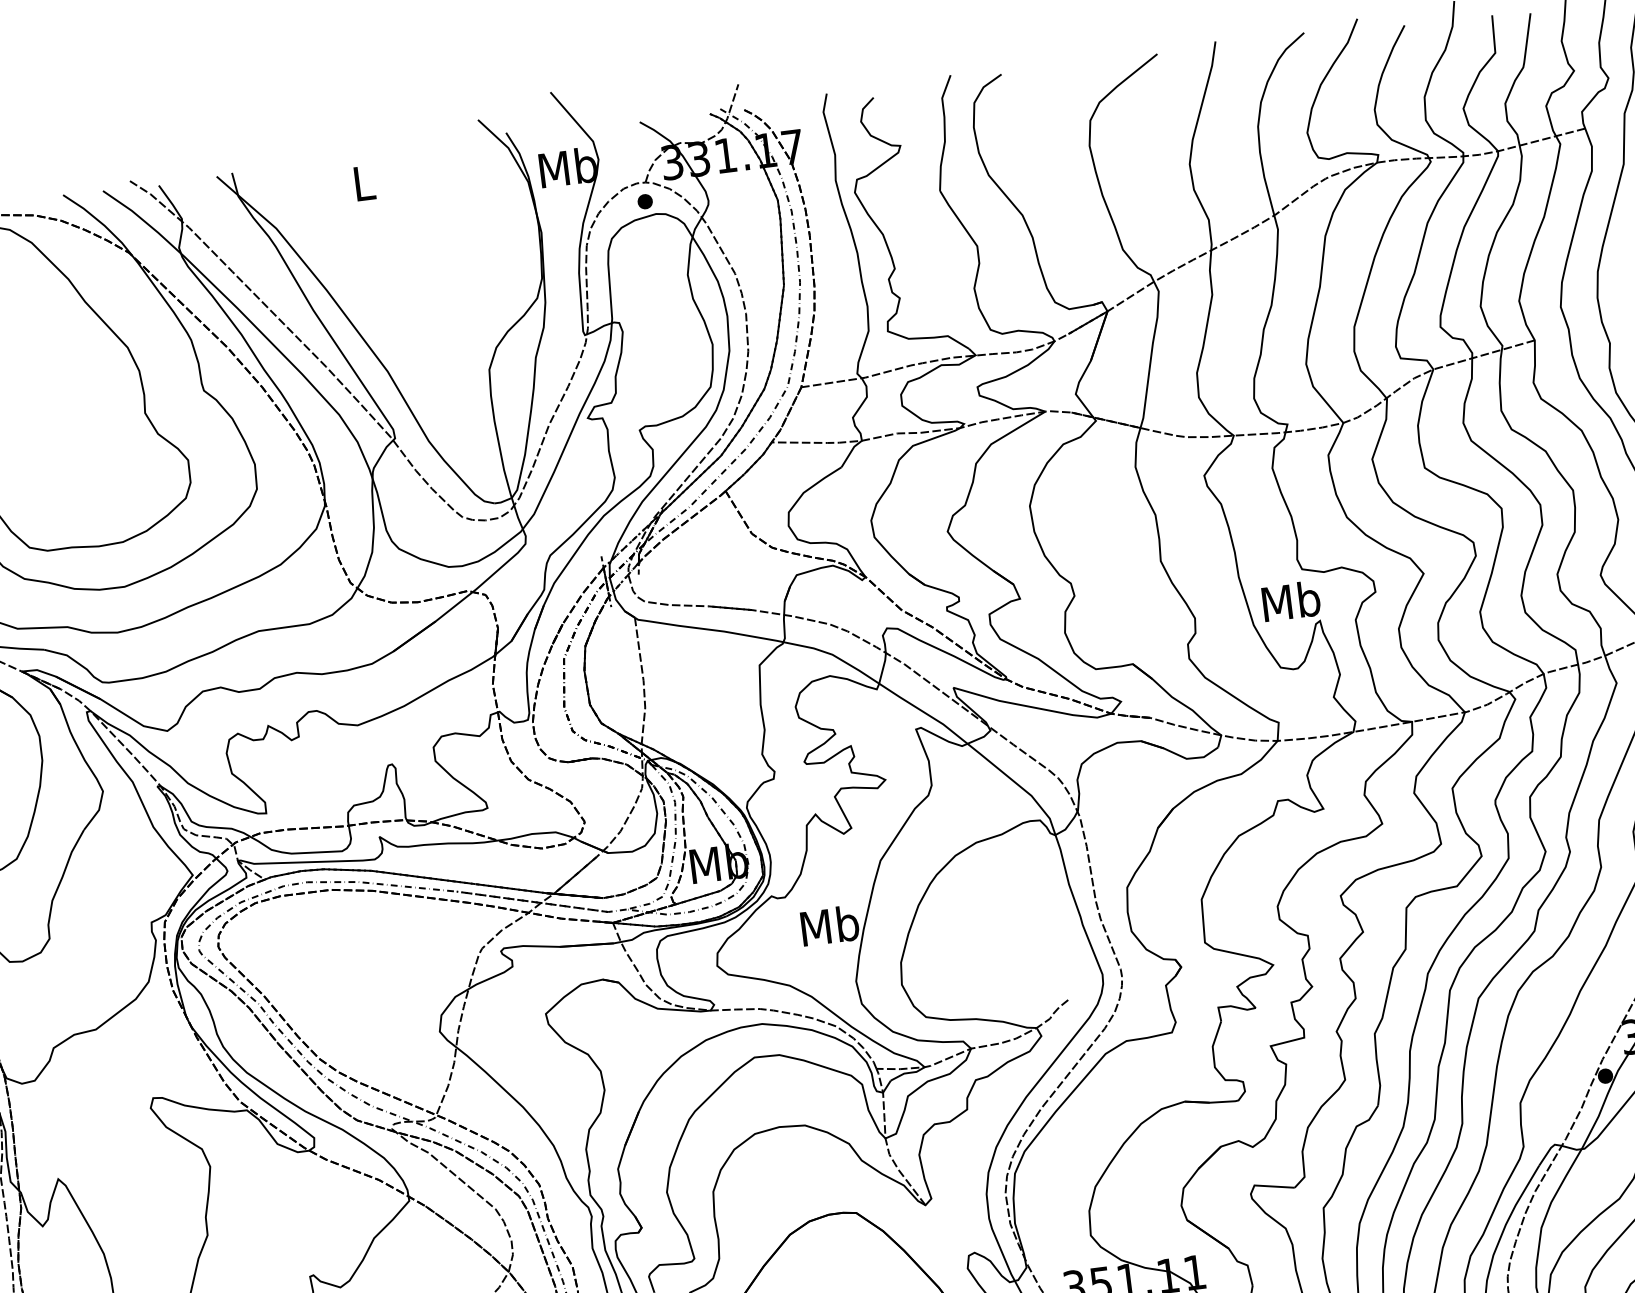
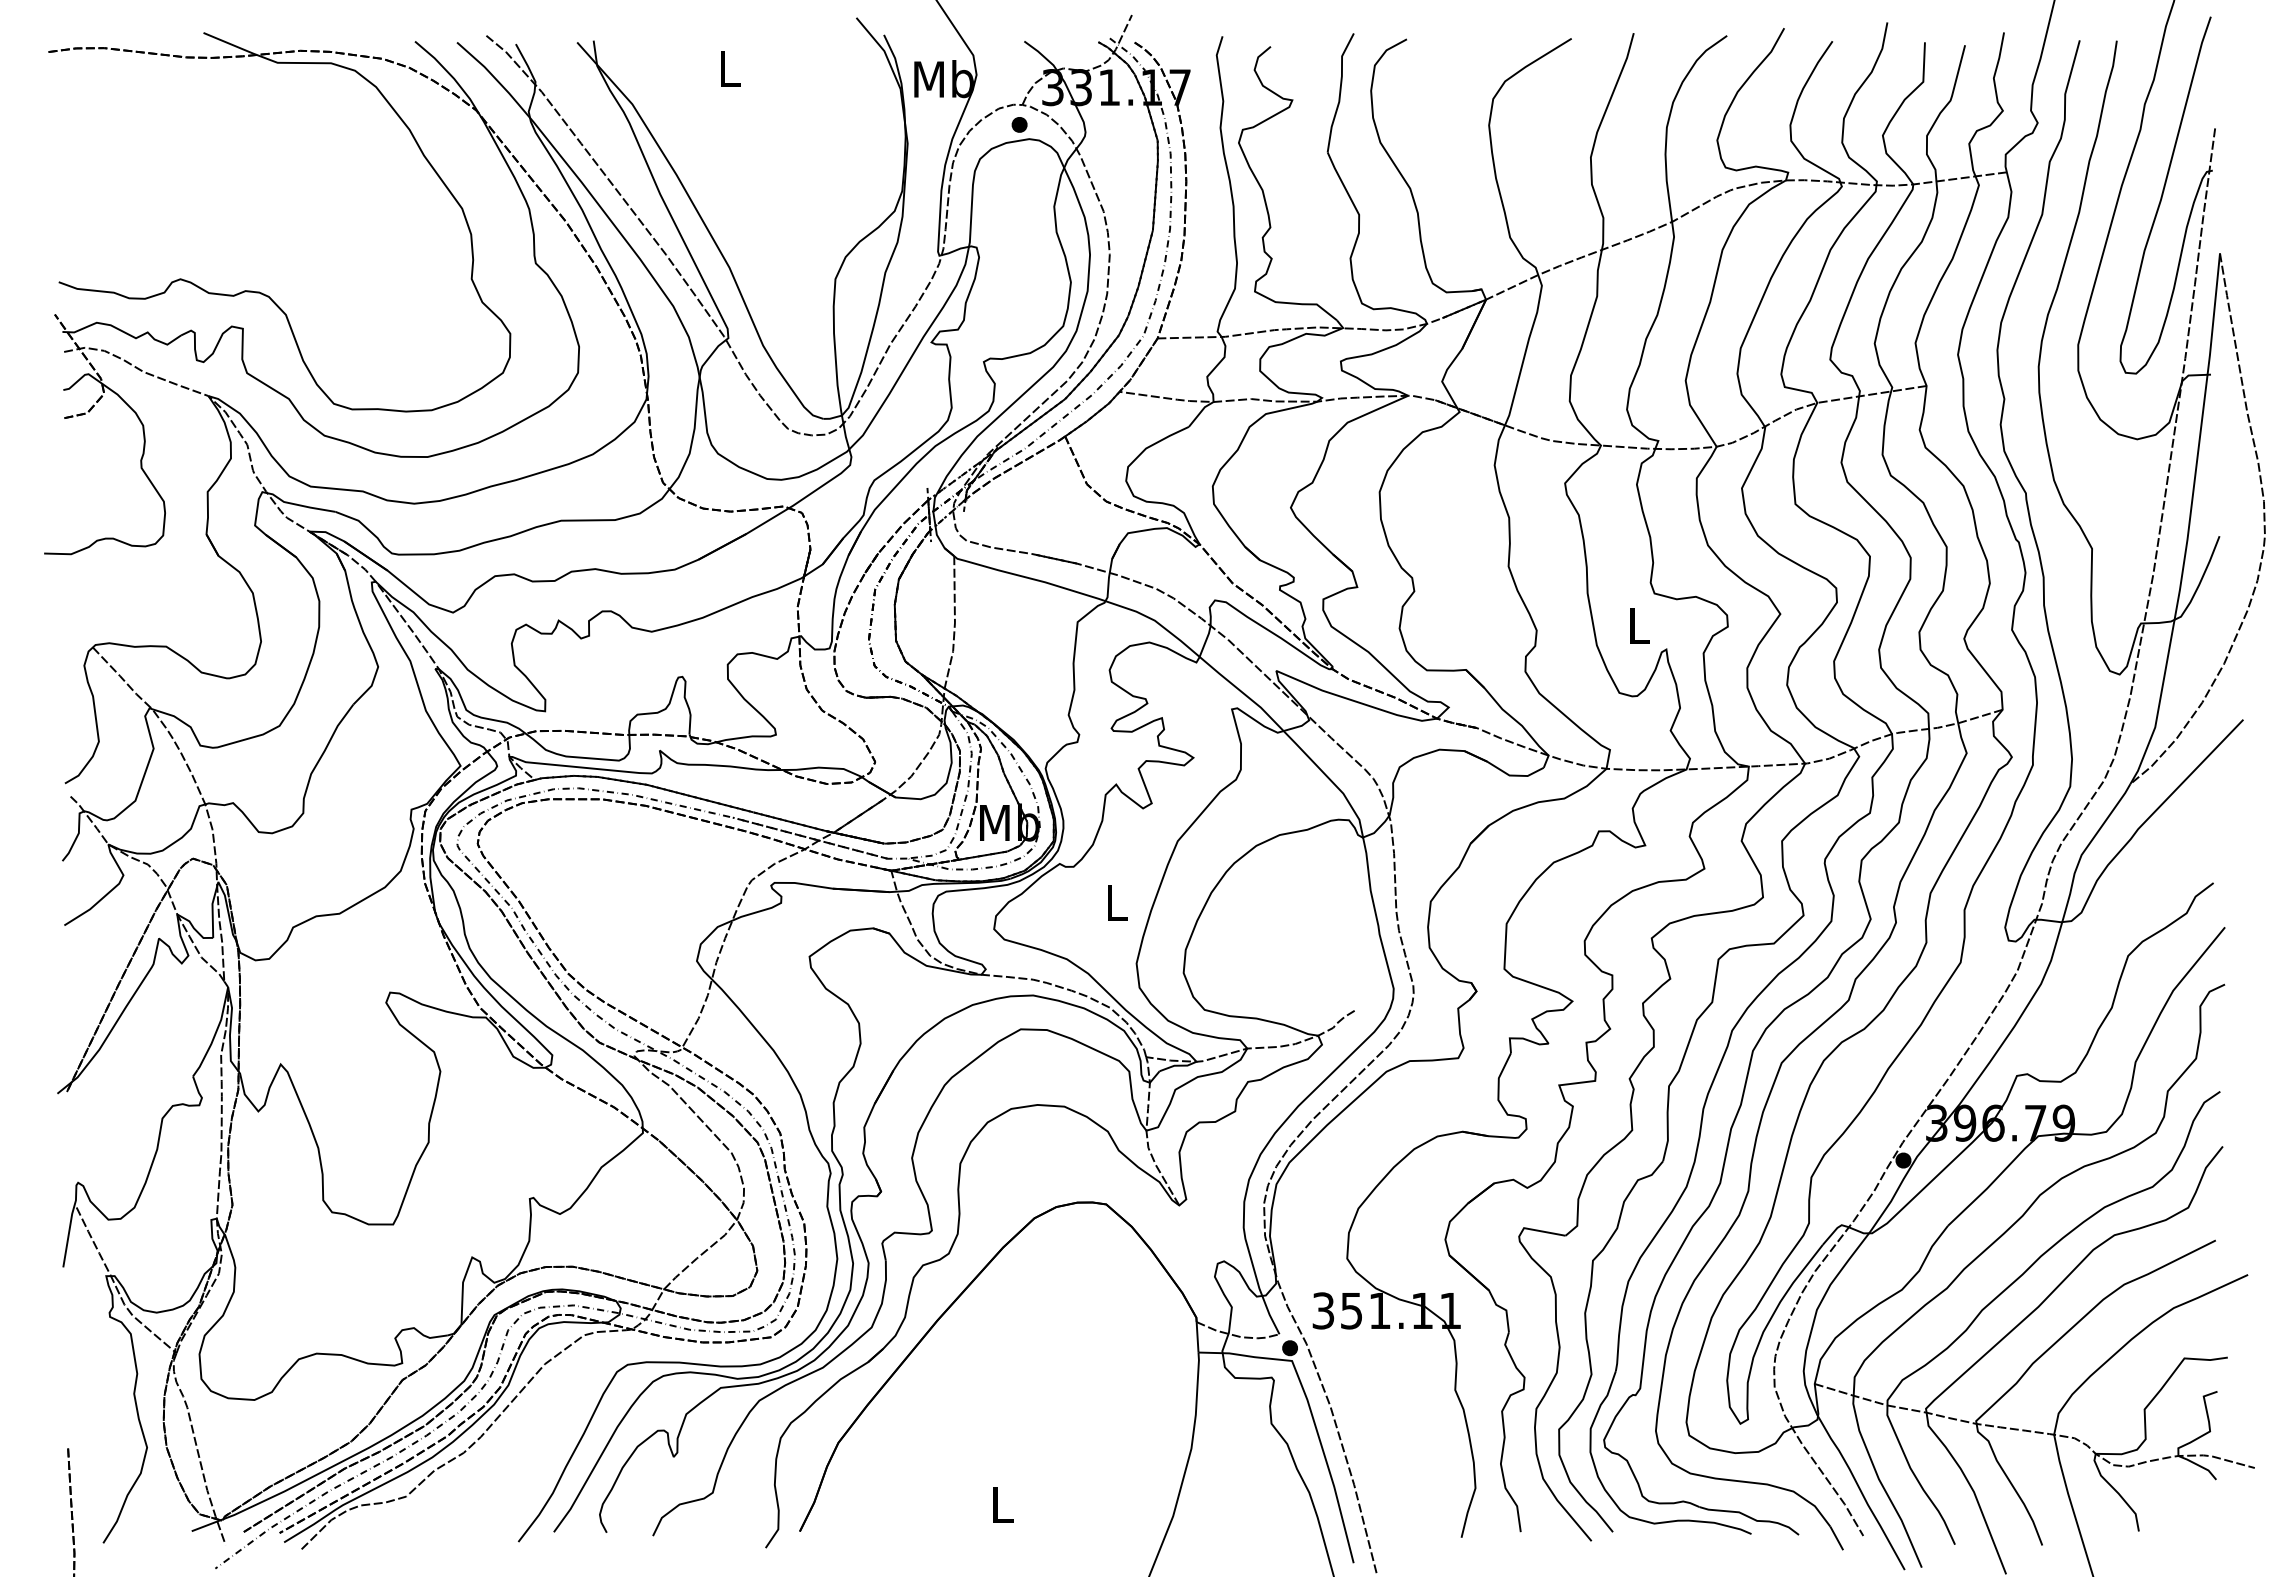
text: (1290, 601) -> (1638, 625), Mb -> L
text: (829, 926) -> (1116, 902), Mb -> L

